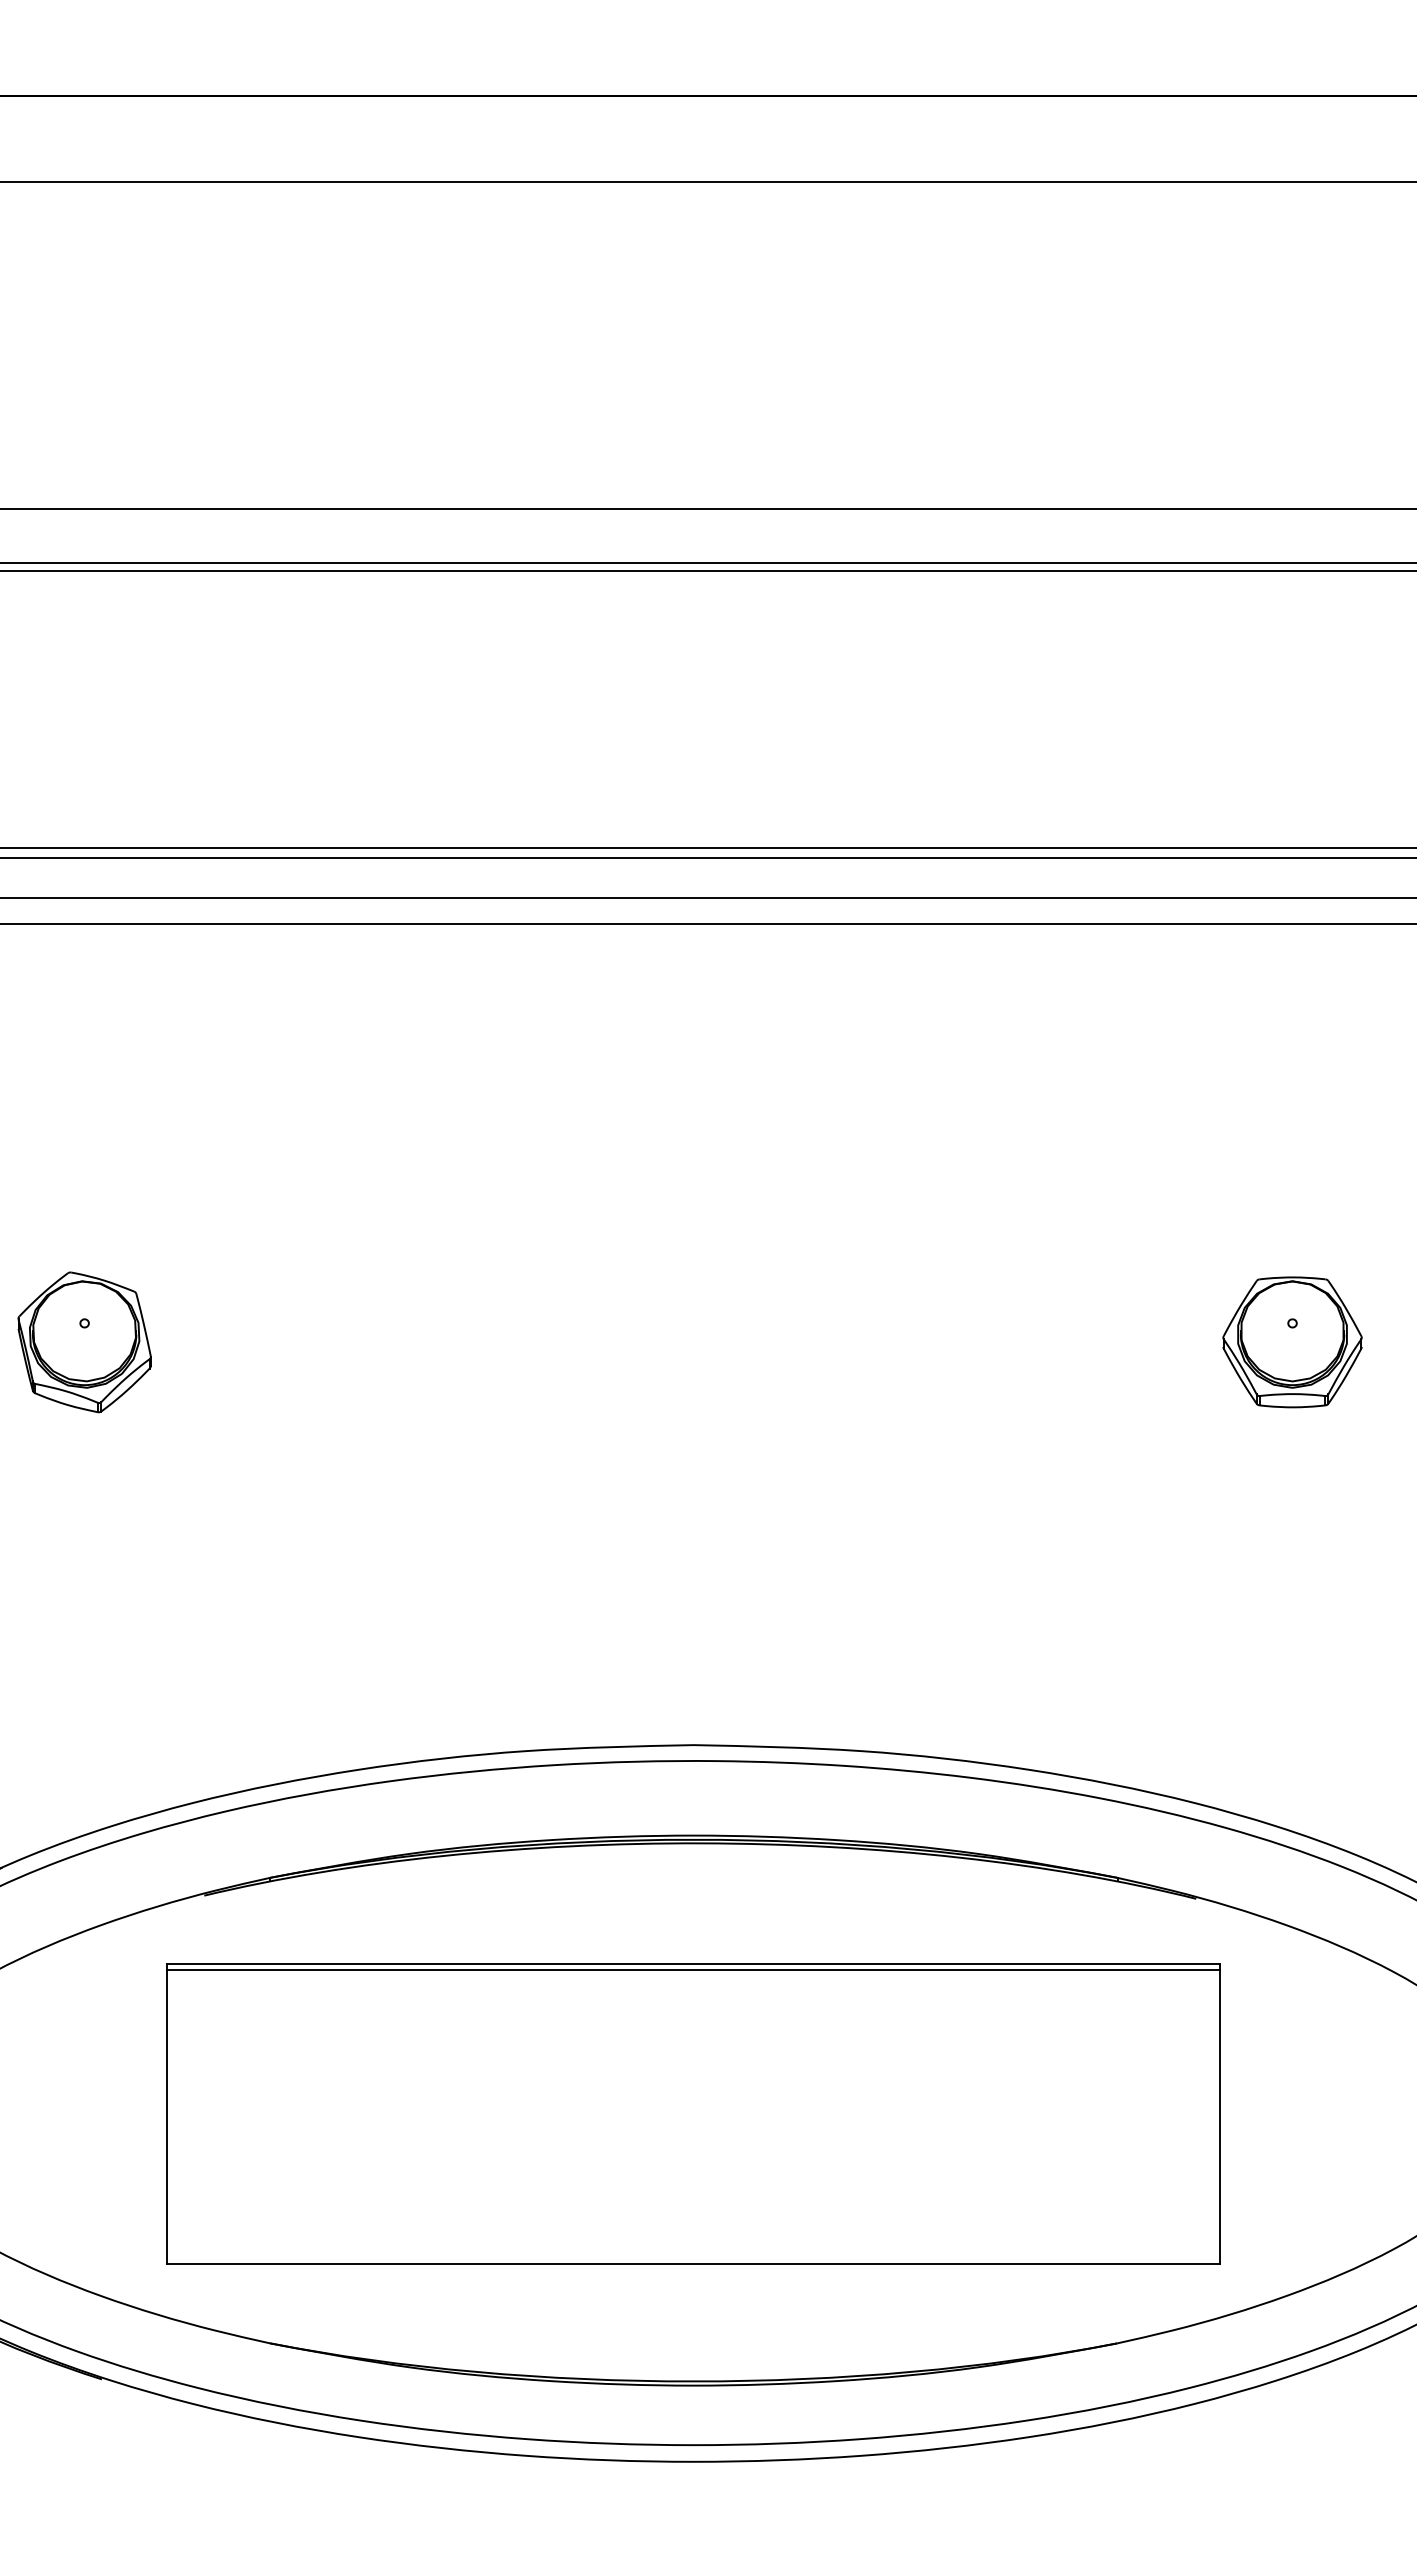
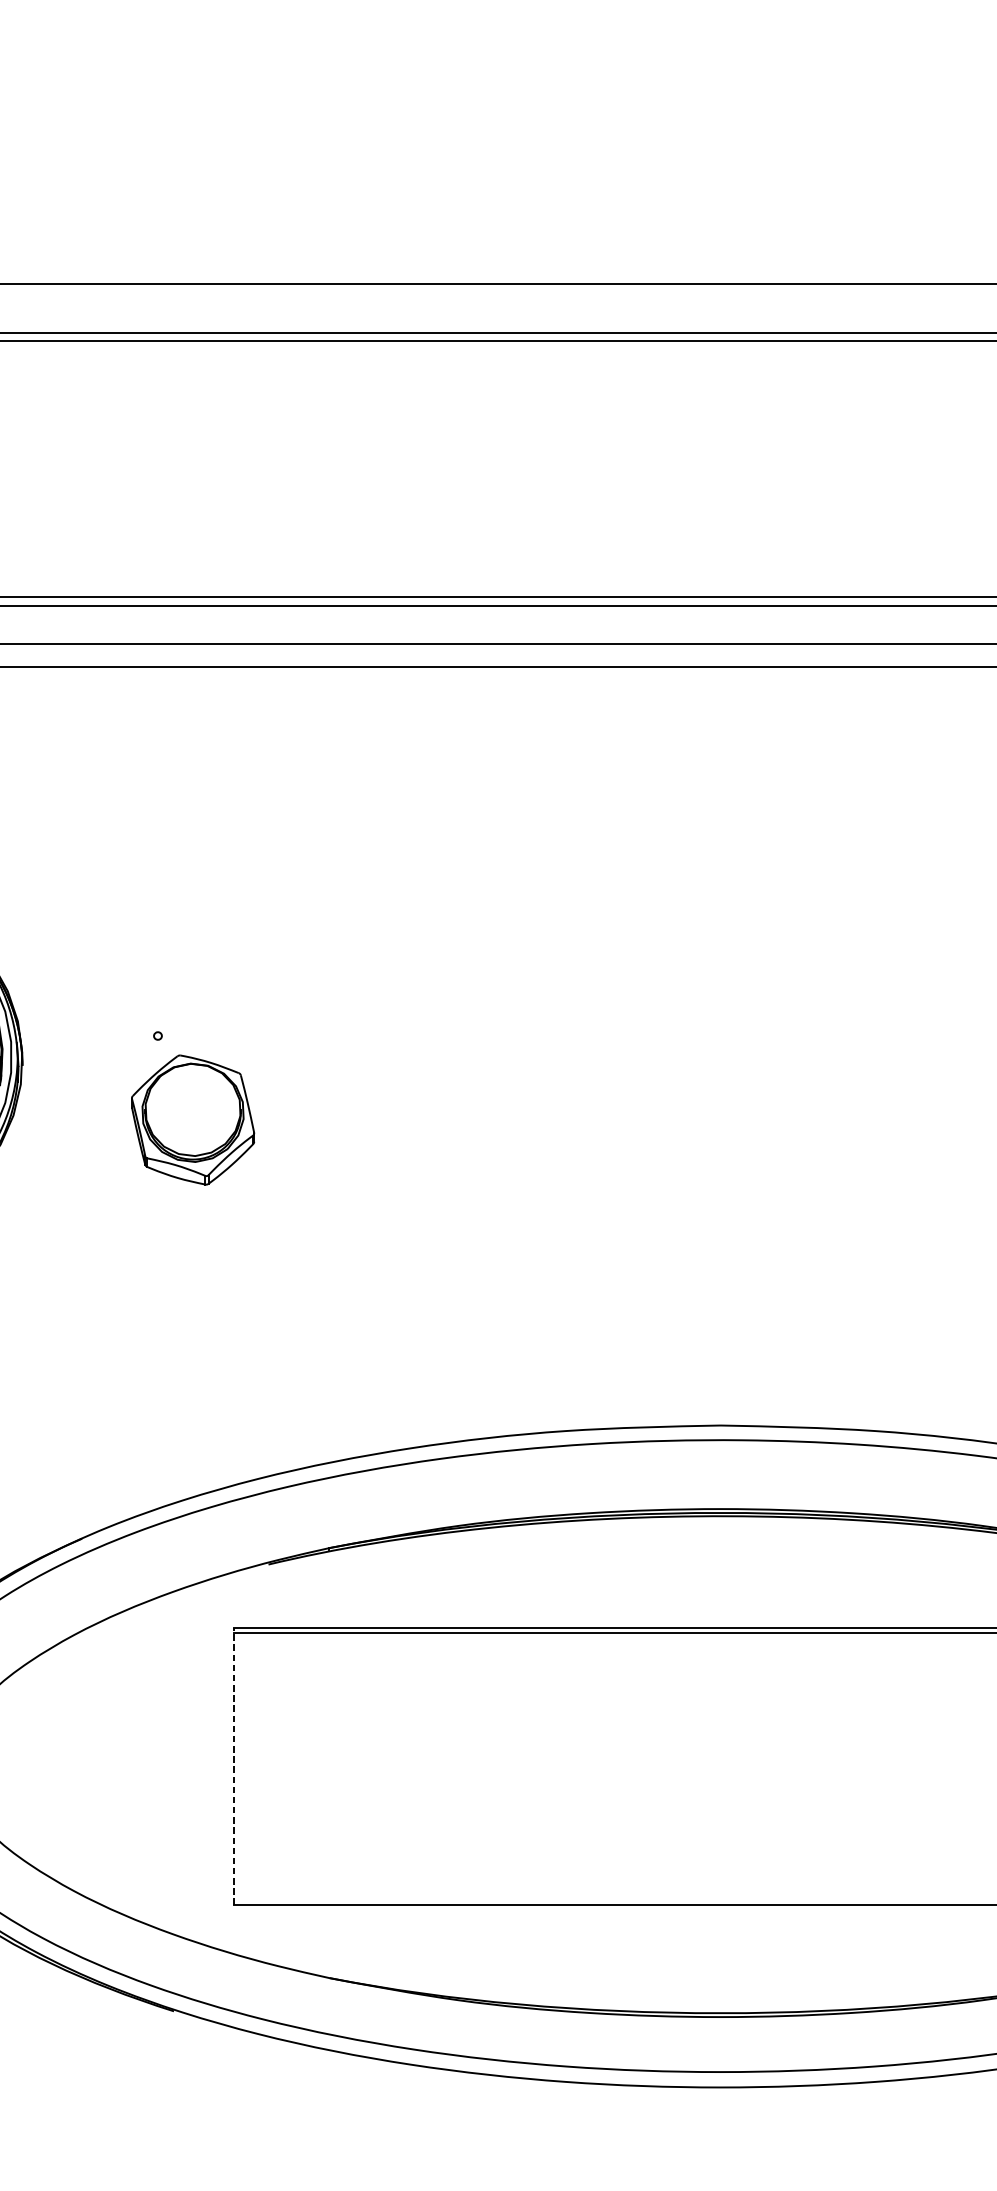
part: (84, 1342) -> (192, 1120), moved
line: (167, 2113) -> (234, 1765), solid -> dashed

